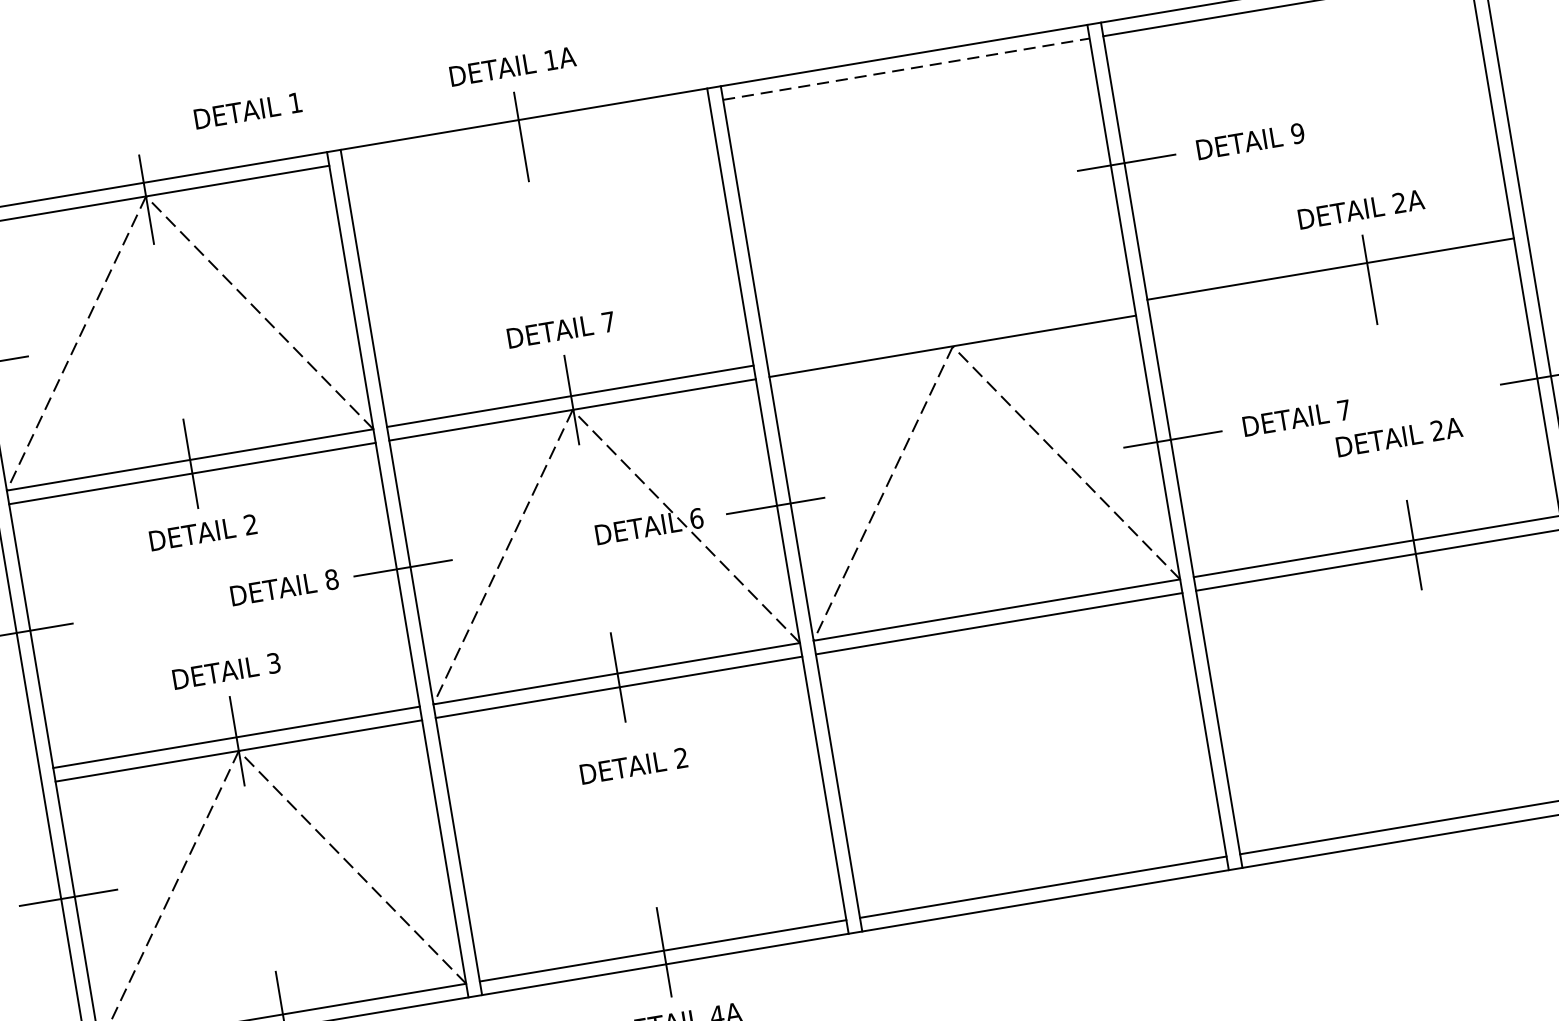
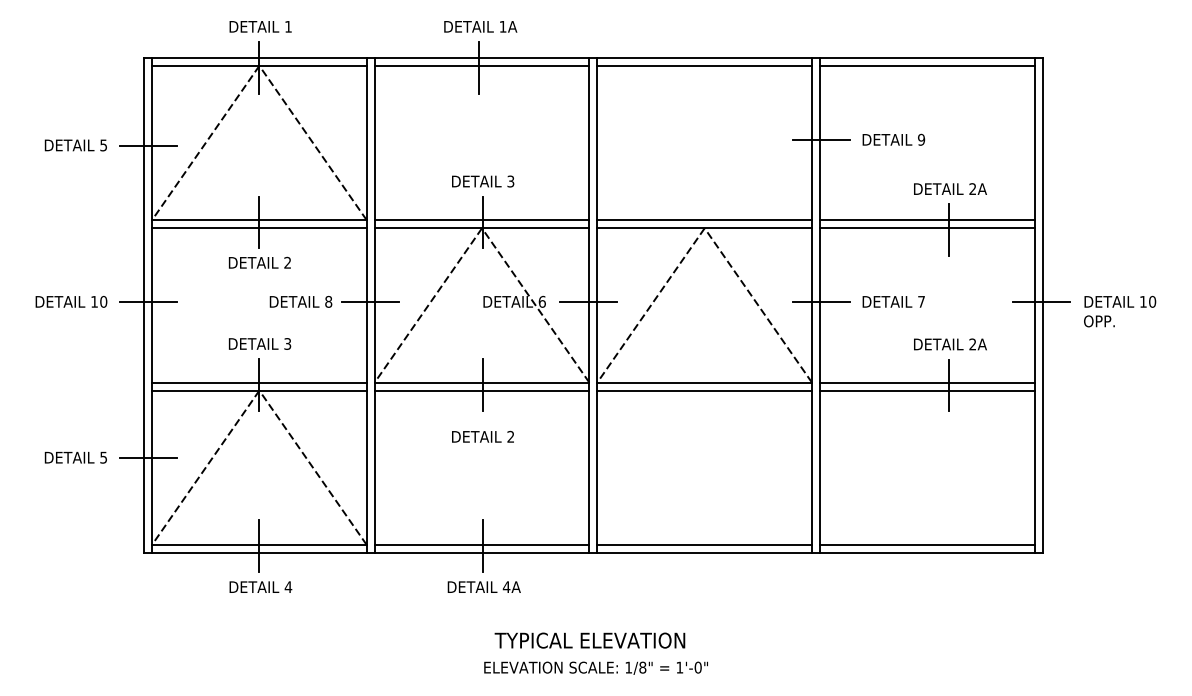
line: (907, 68) -> (705, 65), dashed -> solid
text: (247, 110) -> (260, 26), moved
line: (525, 132) -> (481, 65), added
line: (1331, 283) -> (926, 228), added
text: (607, 322) -> (510, 181), 7 -> 3
line: (950, 333) -> (704, 220), added
text: (1399, 437) -> (950, 344), moved

